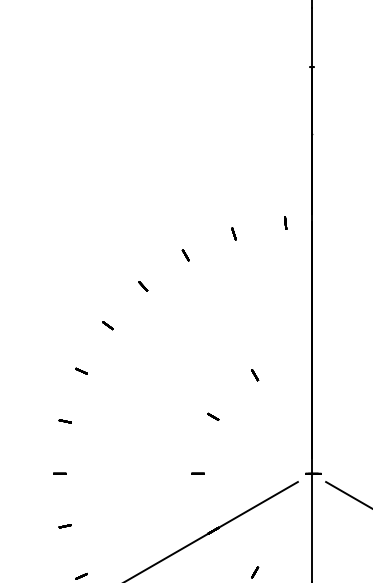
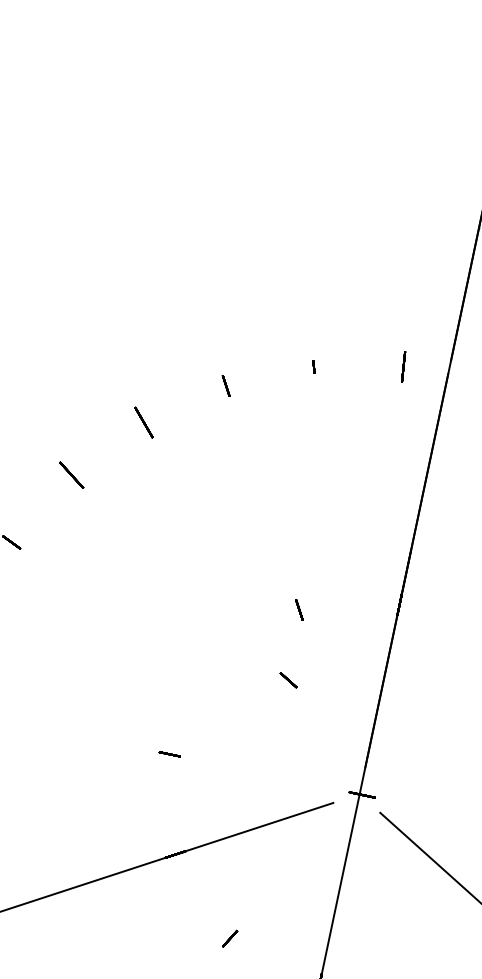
part: (285, 222) -> (403, 366), size x1.4
part: (233, 233) -> (313, 366), size x0.6
part: (143, 286) -> (144, 422), size x1.6
part: (107, 325) -> (70, 475), size x1.6
part: (213, 416) -> (288, 679), moved

